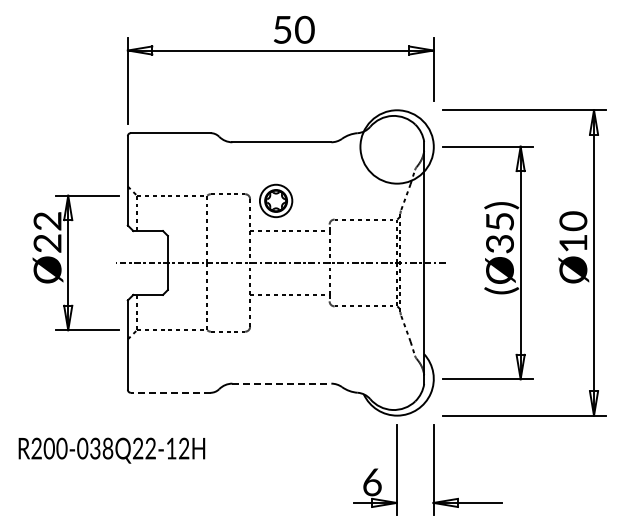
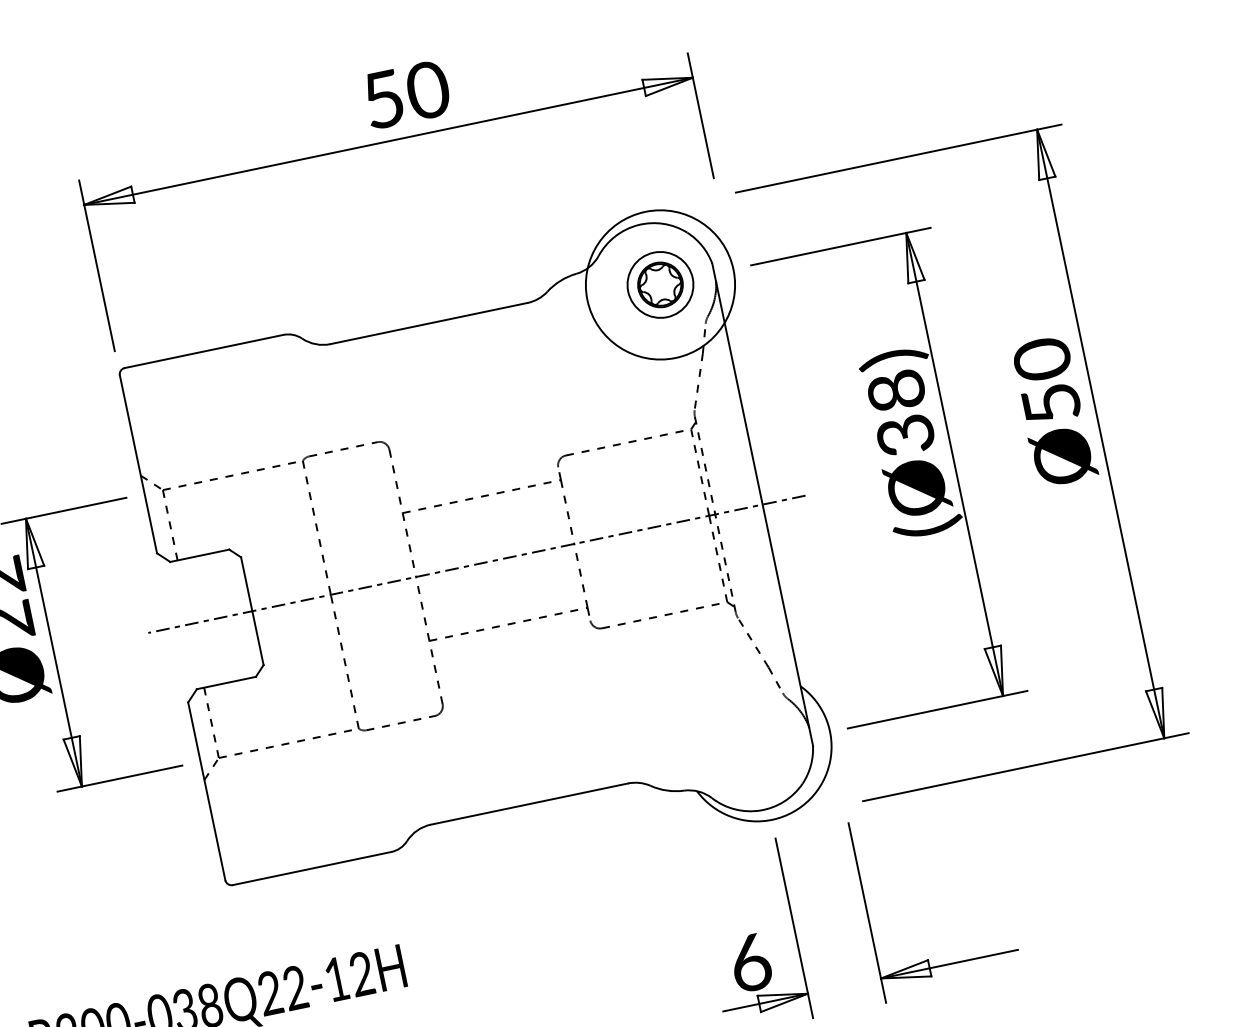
part: (276, 200) -> (661, 283), moved
text: (499, 221) -> (895, 390), (Ø35) -> (Ø38)
text: (573, 243) -> (1051, 403), Ø10 -> Ø50
line: (282, 383) -> (530, 803), dashed -> solid
line: (170, 392) -> (311, 868), dashed -> solid

